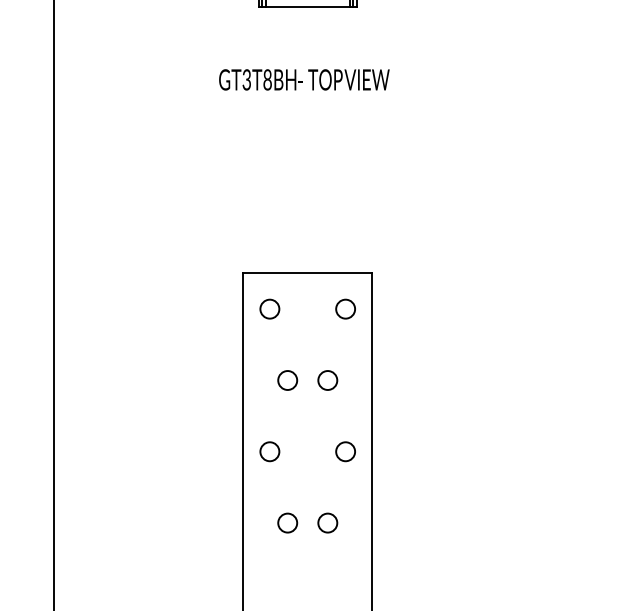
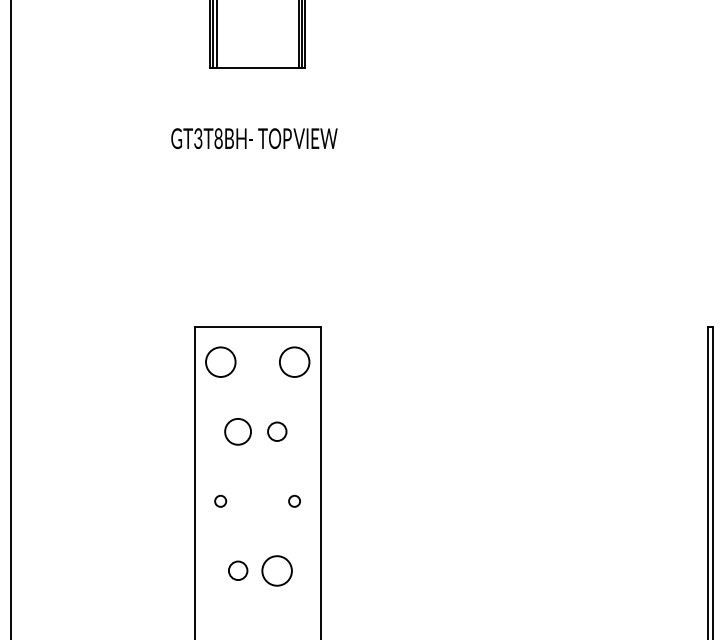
circle: (269, 308) -> (220, 361), size x1.6
circle: (345, 308) -> (294, 361), size x1.6
circle: (288, 380) -> (238, 431), size x1.4
circle: (269, 452) -> (220, 501), size x0.6
circle: (345, 452) -> (294, 501), size x0.6
circle: (328, 522) -> (277, 570), size x1.6

